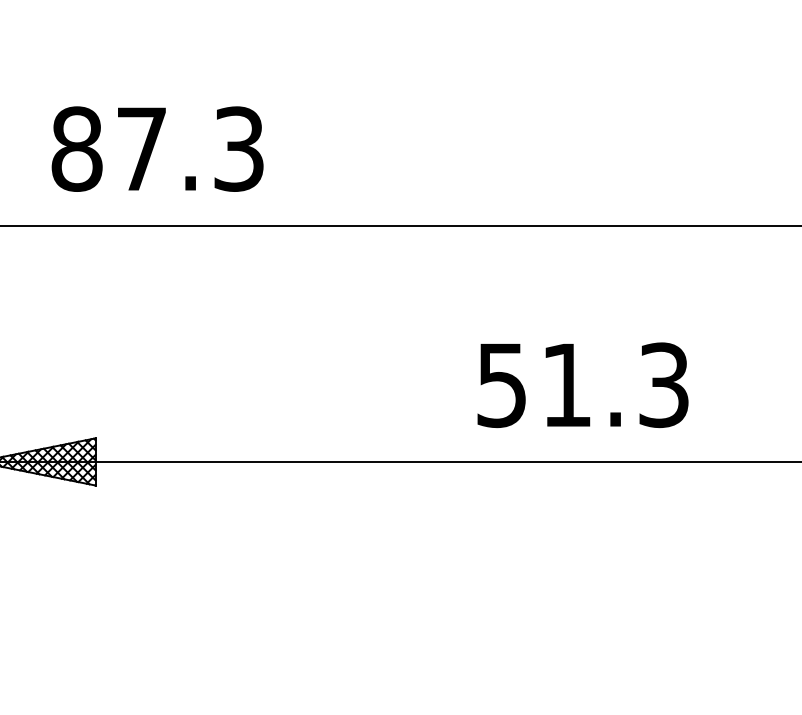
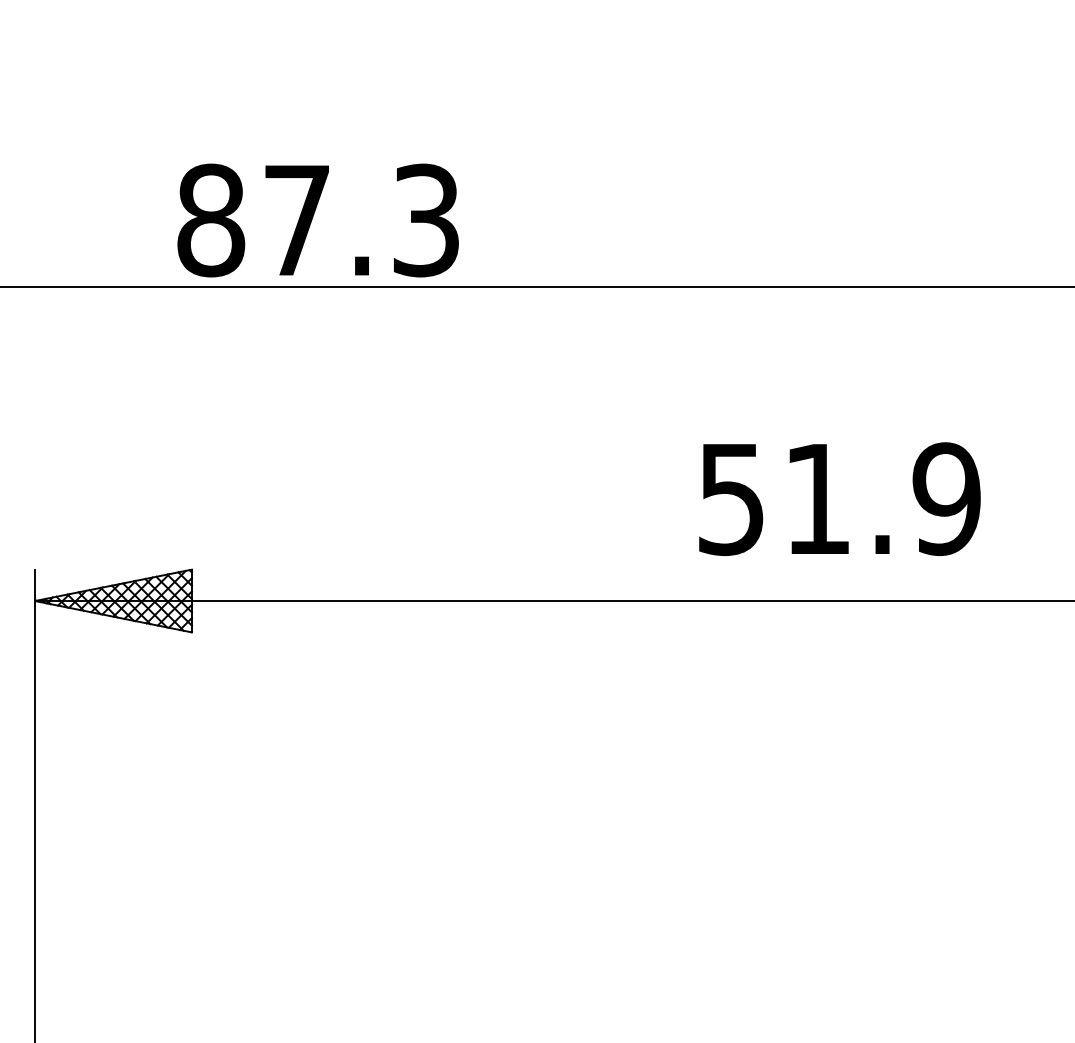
text: (157, 149) -> (317, 220), moved
text: (663, 384) -> (946, 498), 51.3 -> 51.9

